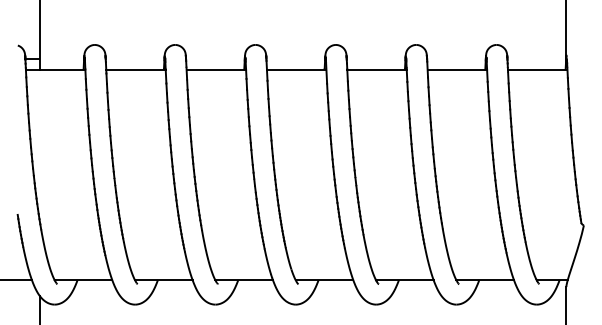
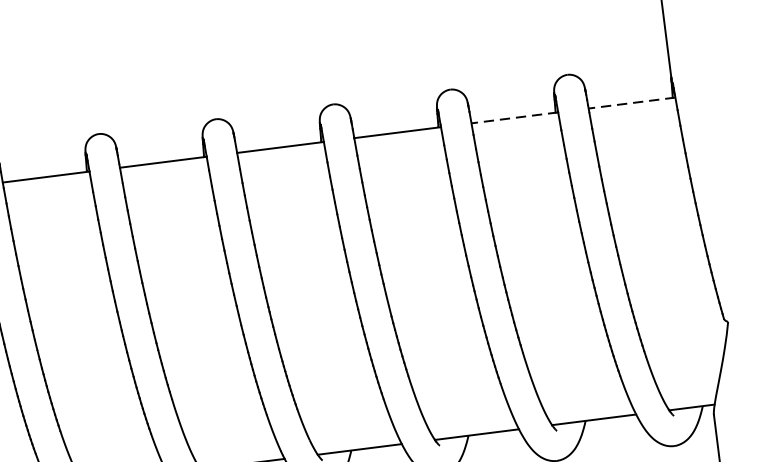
line: (457, 69) -> (515, 117), solid -> dashed
line: (537, 69) -> (631, 103), solid -> dashed

